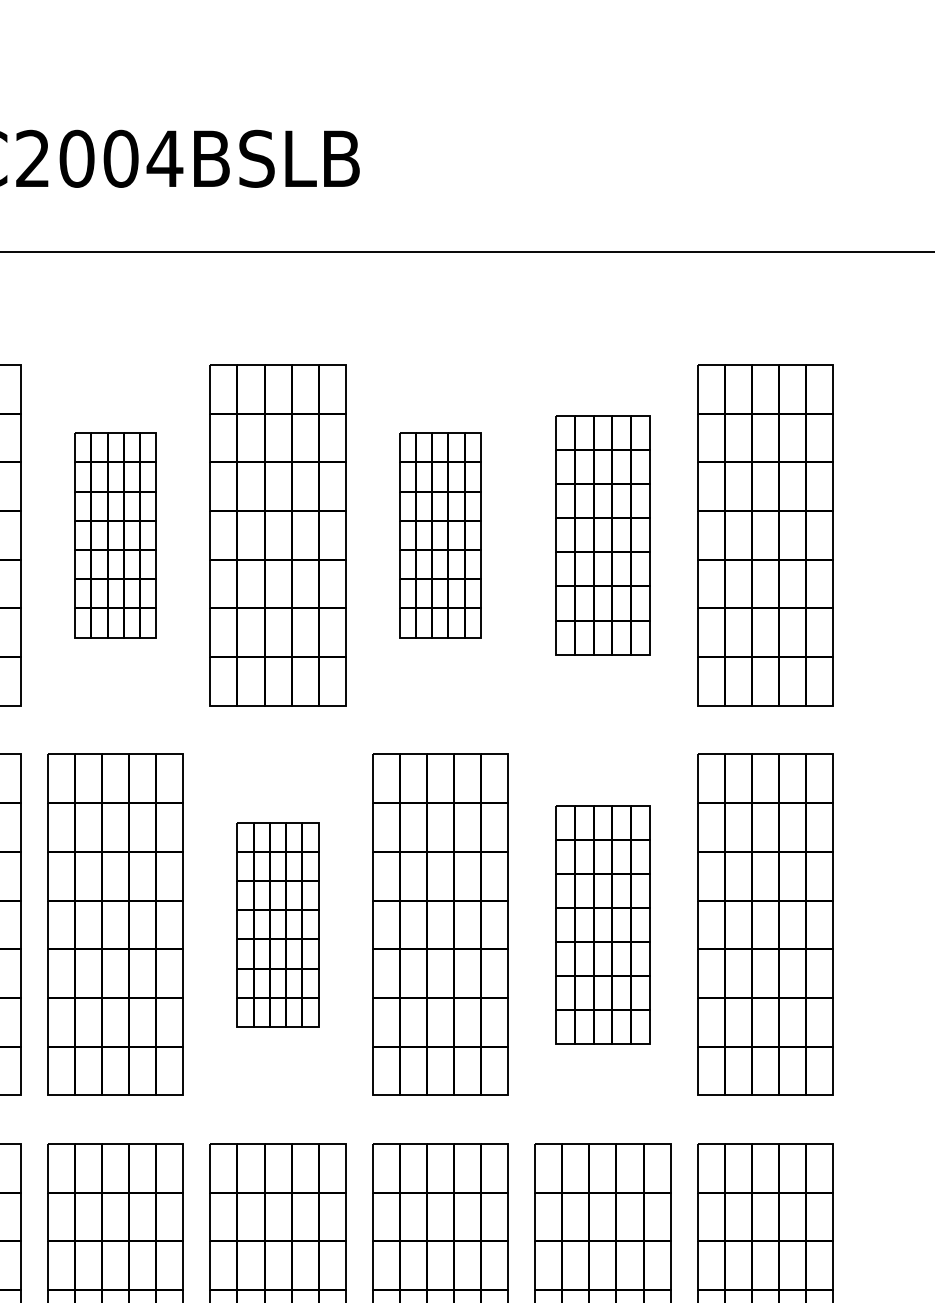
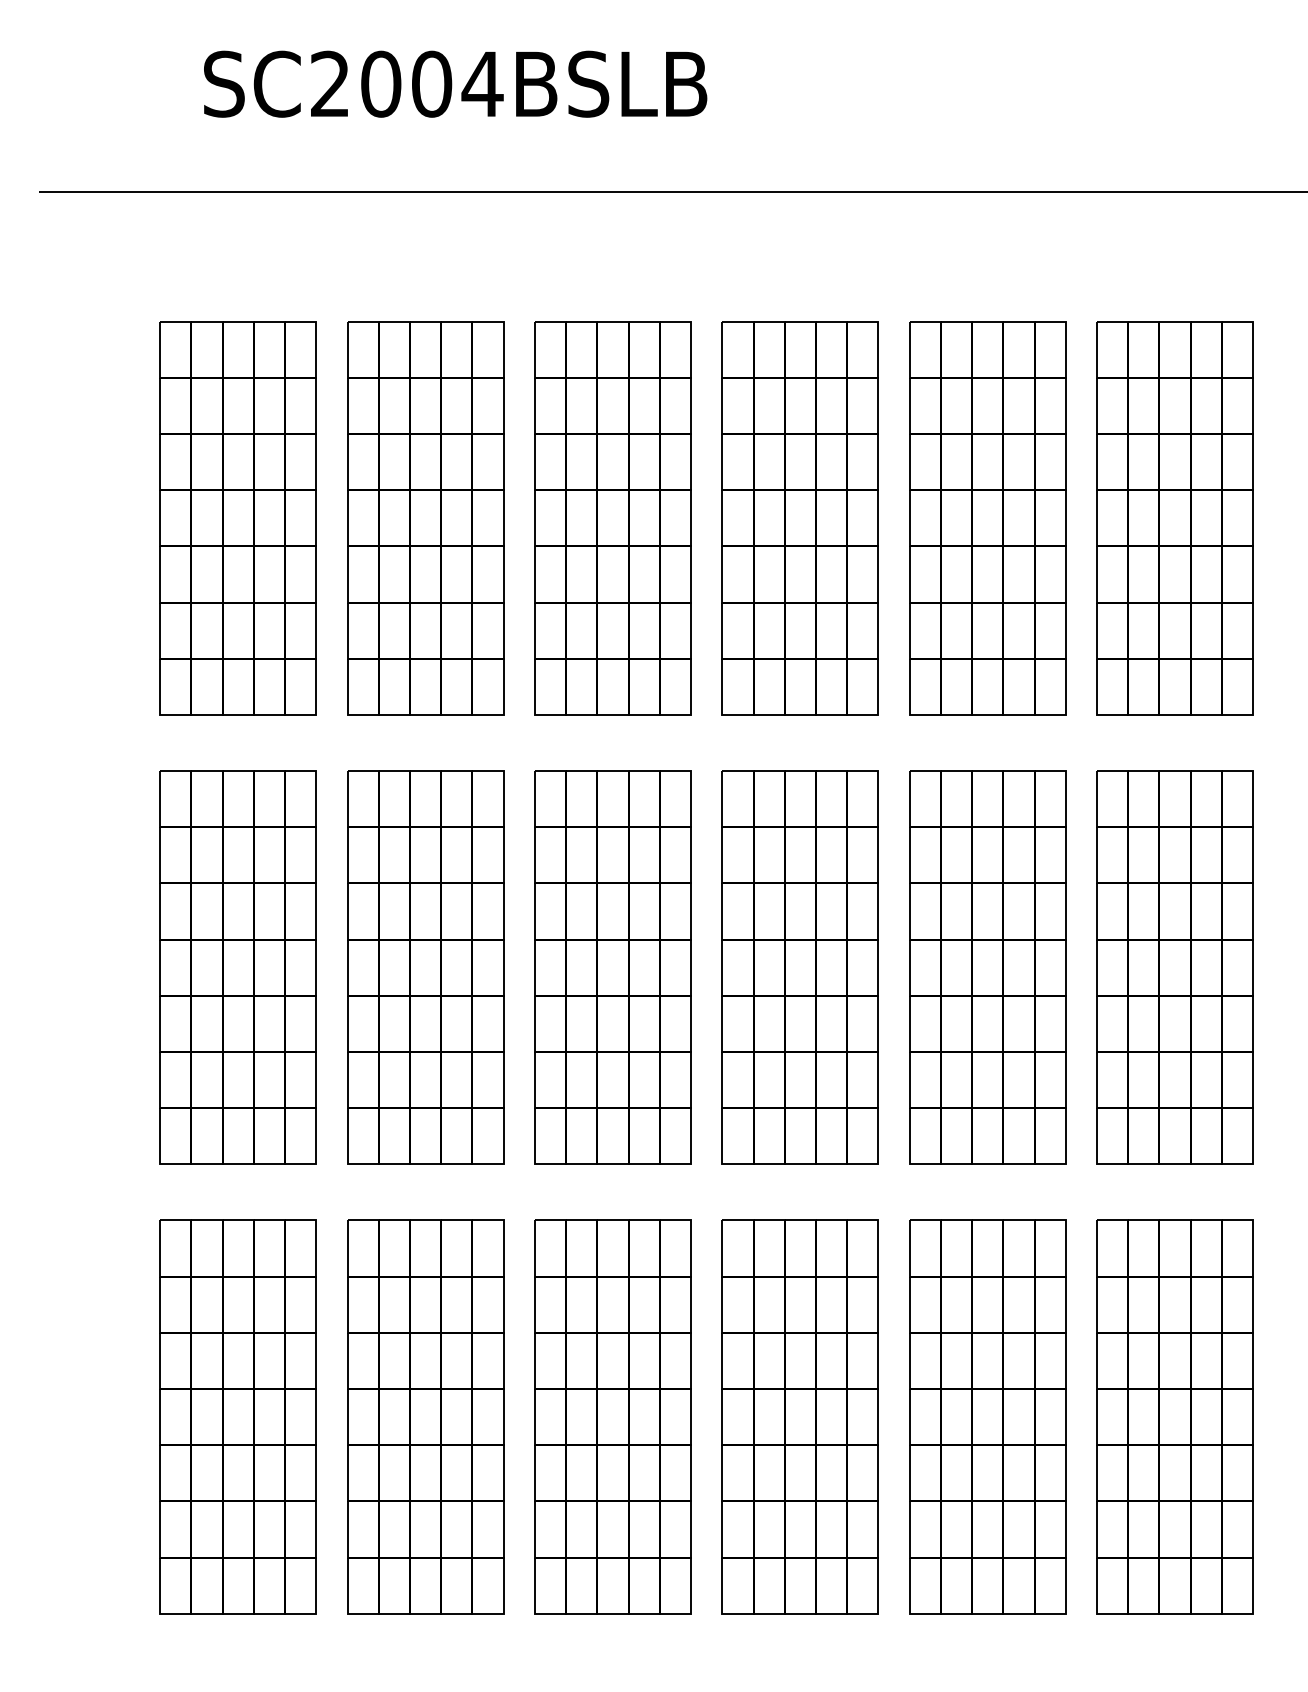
part: (115, 535) -> (425, 518), size x1.67
part: (439, 535) -> (799, 518), size x1.67
part: (602, 535) -> (987, 518), size x1.43
part: (277, 924) -> (612, 967), size x1.67
part: (602, 924) -> (987, 967), size x1.43

